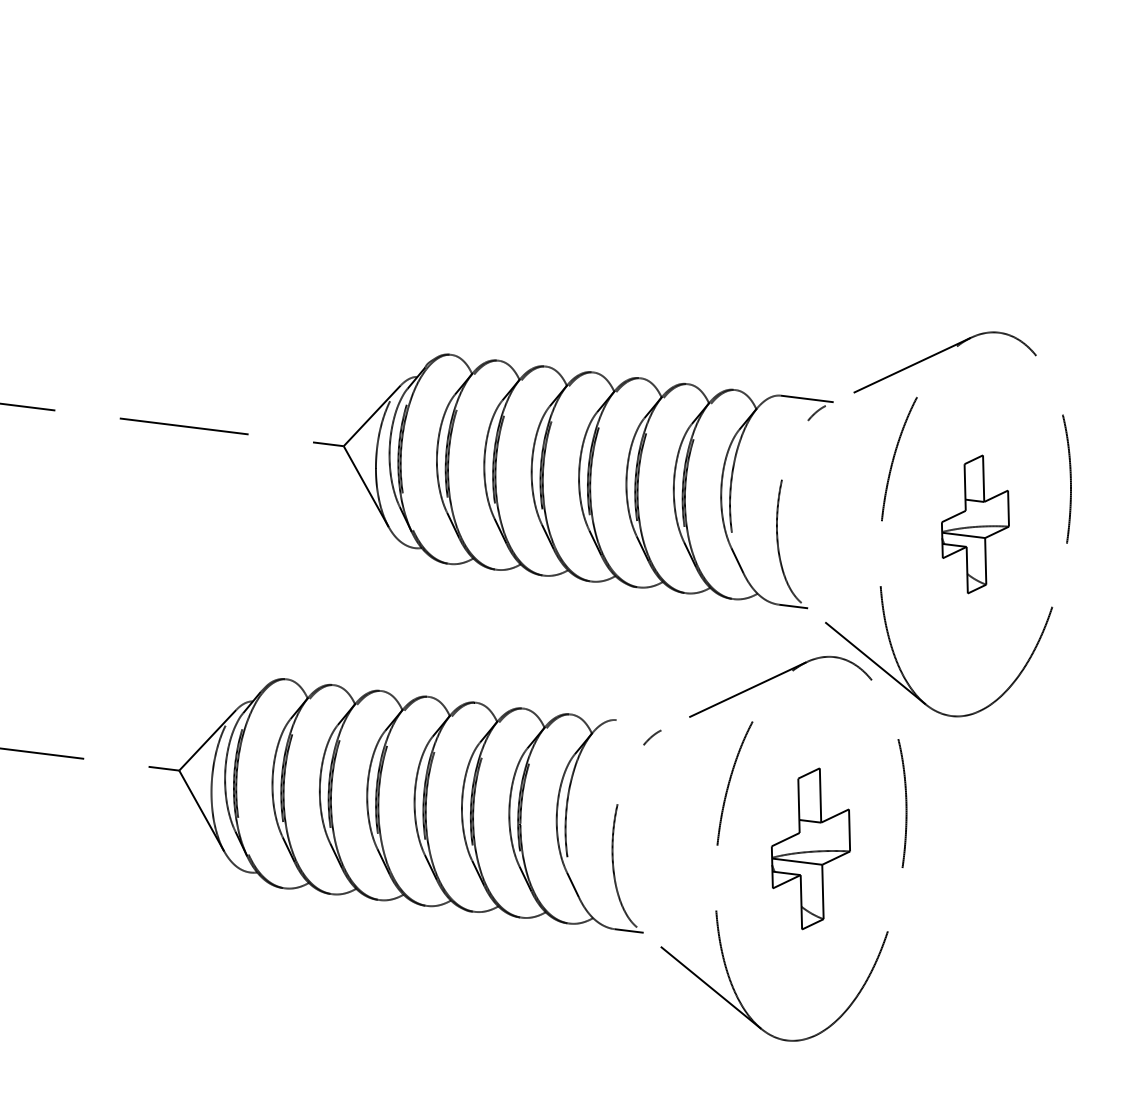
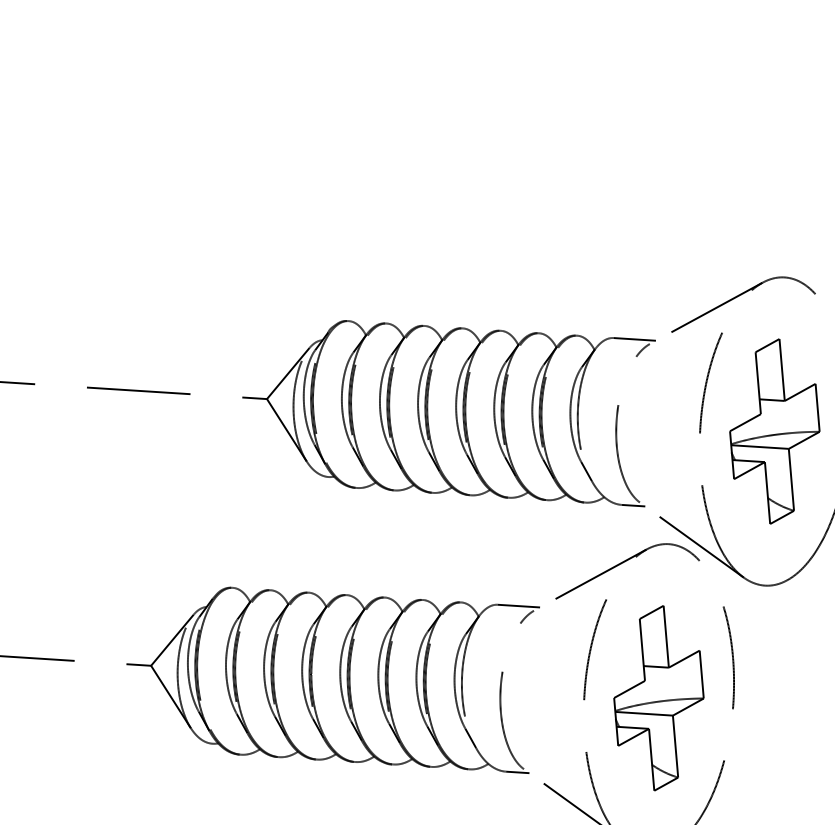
part: (975, 524) -> (774, 431), size x1.67
line: (642, 723) -> (518, 606), added
part: (810, 848) -> (658, 698), size x1.43

